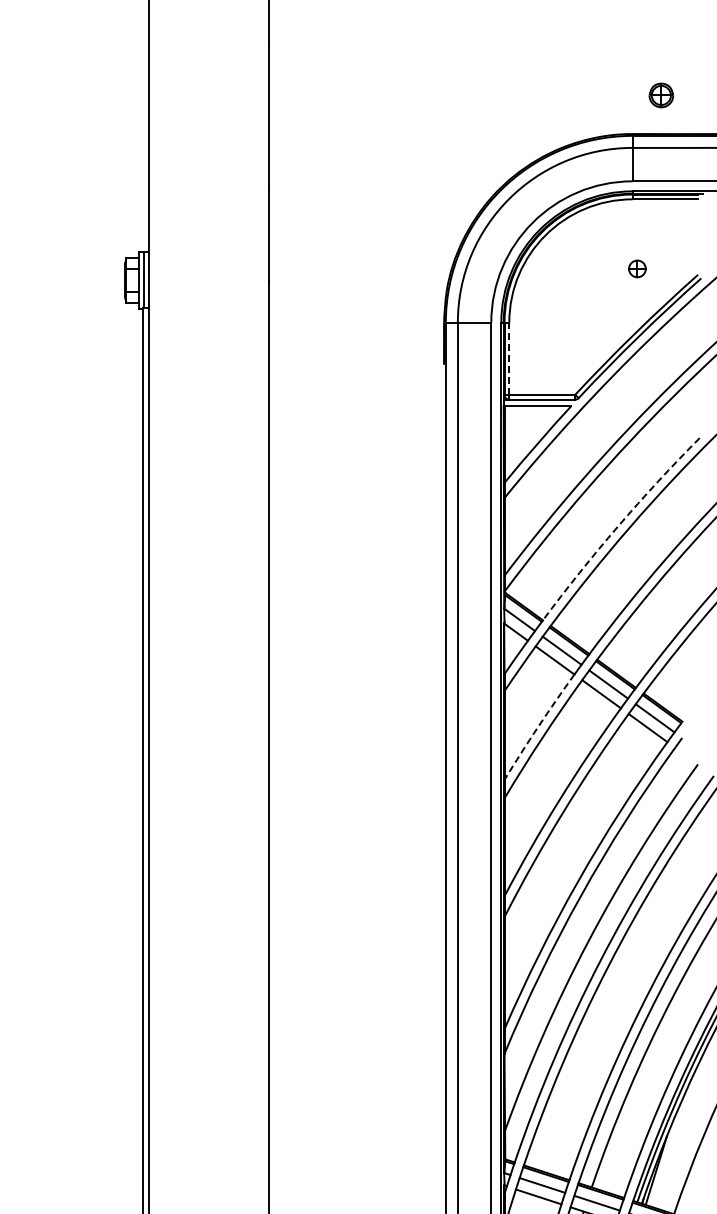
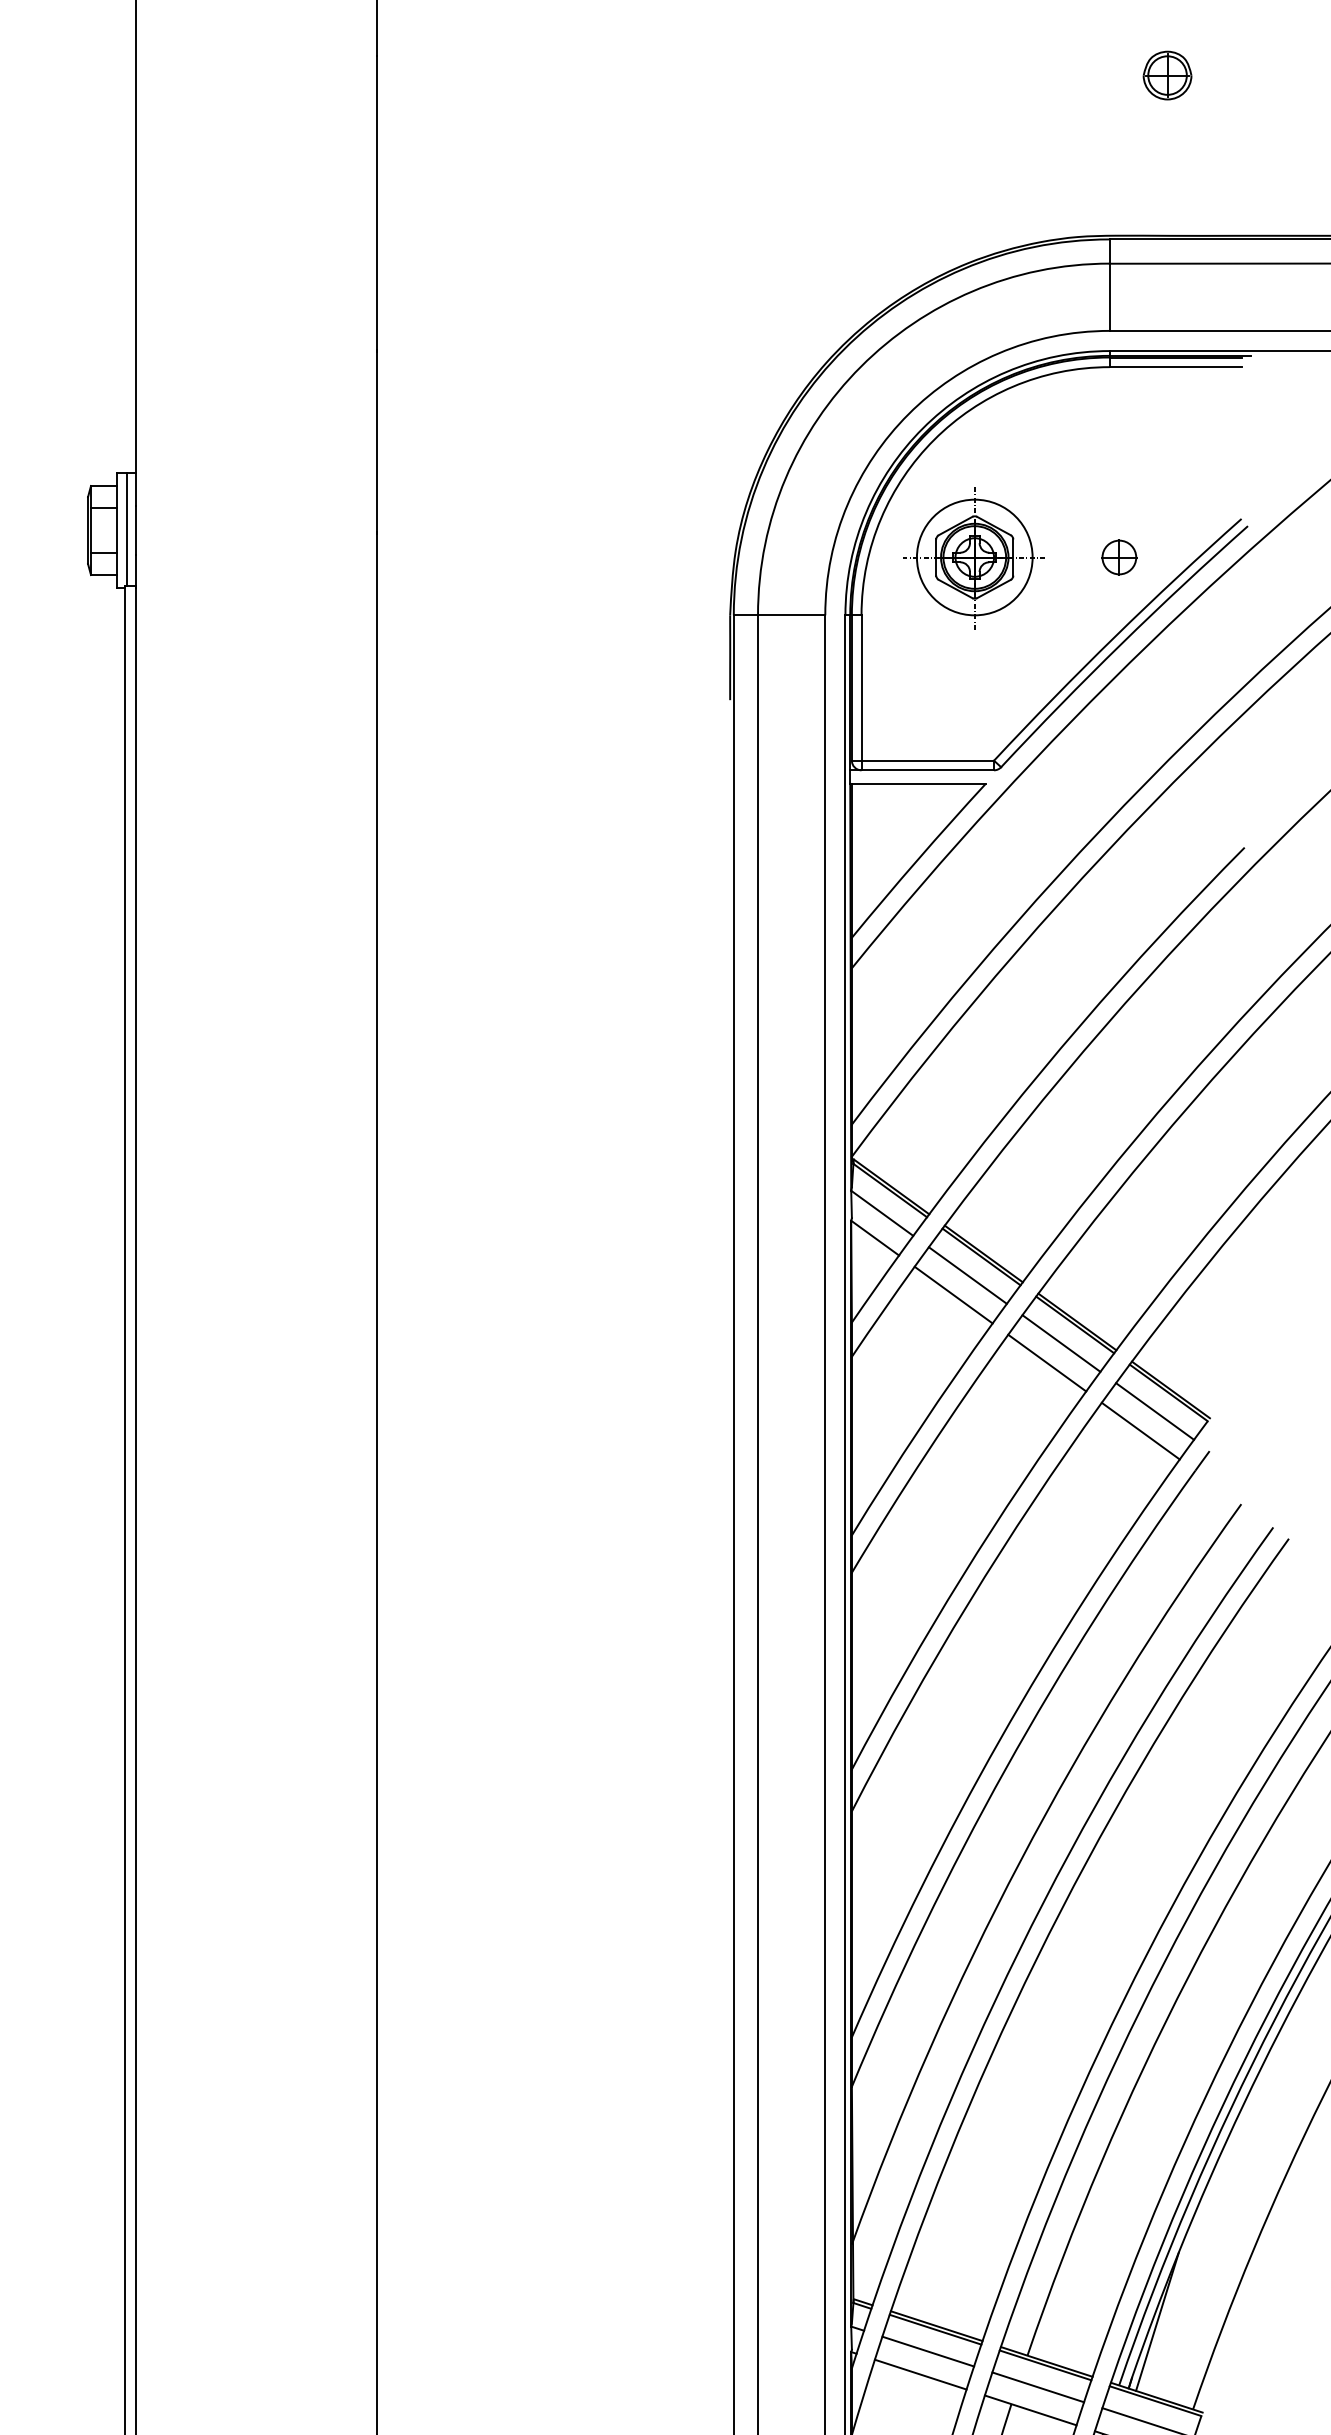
part: (661, 95) -> (1167, 75), moved
part: (637, 268) -> (1119, 556), moved
part: (565, 294) -> (974, 558), added
line: (509, 358) -> (861, 687), dashed -> solid
arc: (618, 526) -> (1081, 1025), dashed -> solid
arc: (538, 726) -> (920, 1427), dashed -> solid

